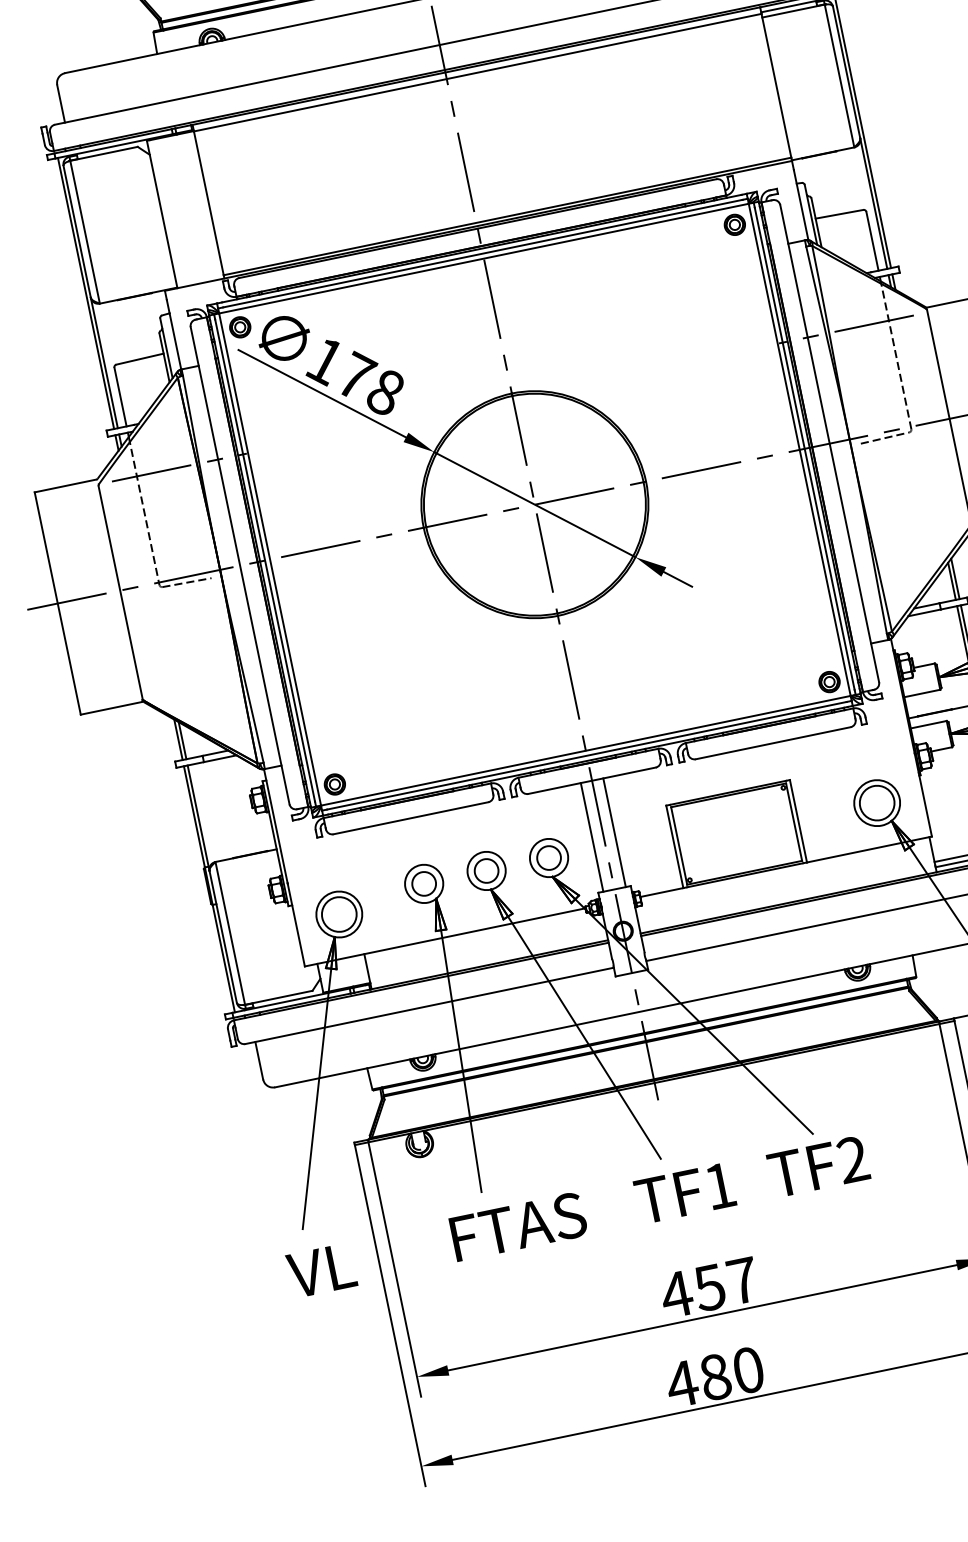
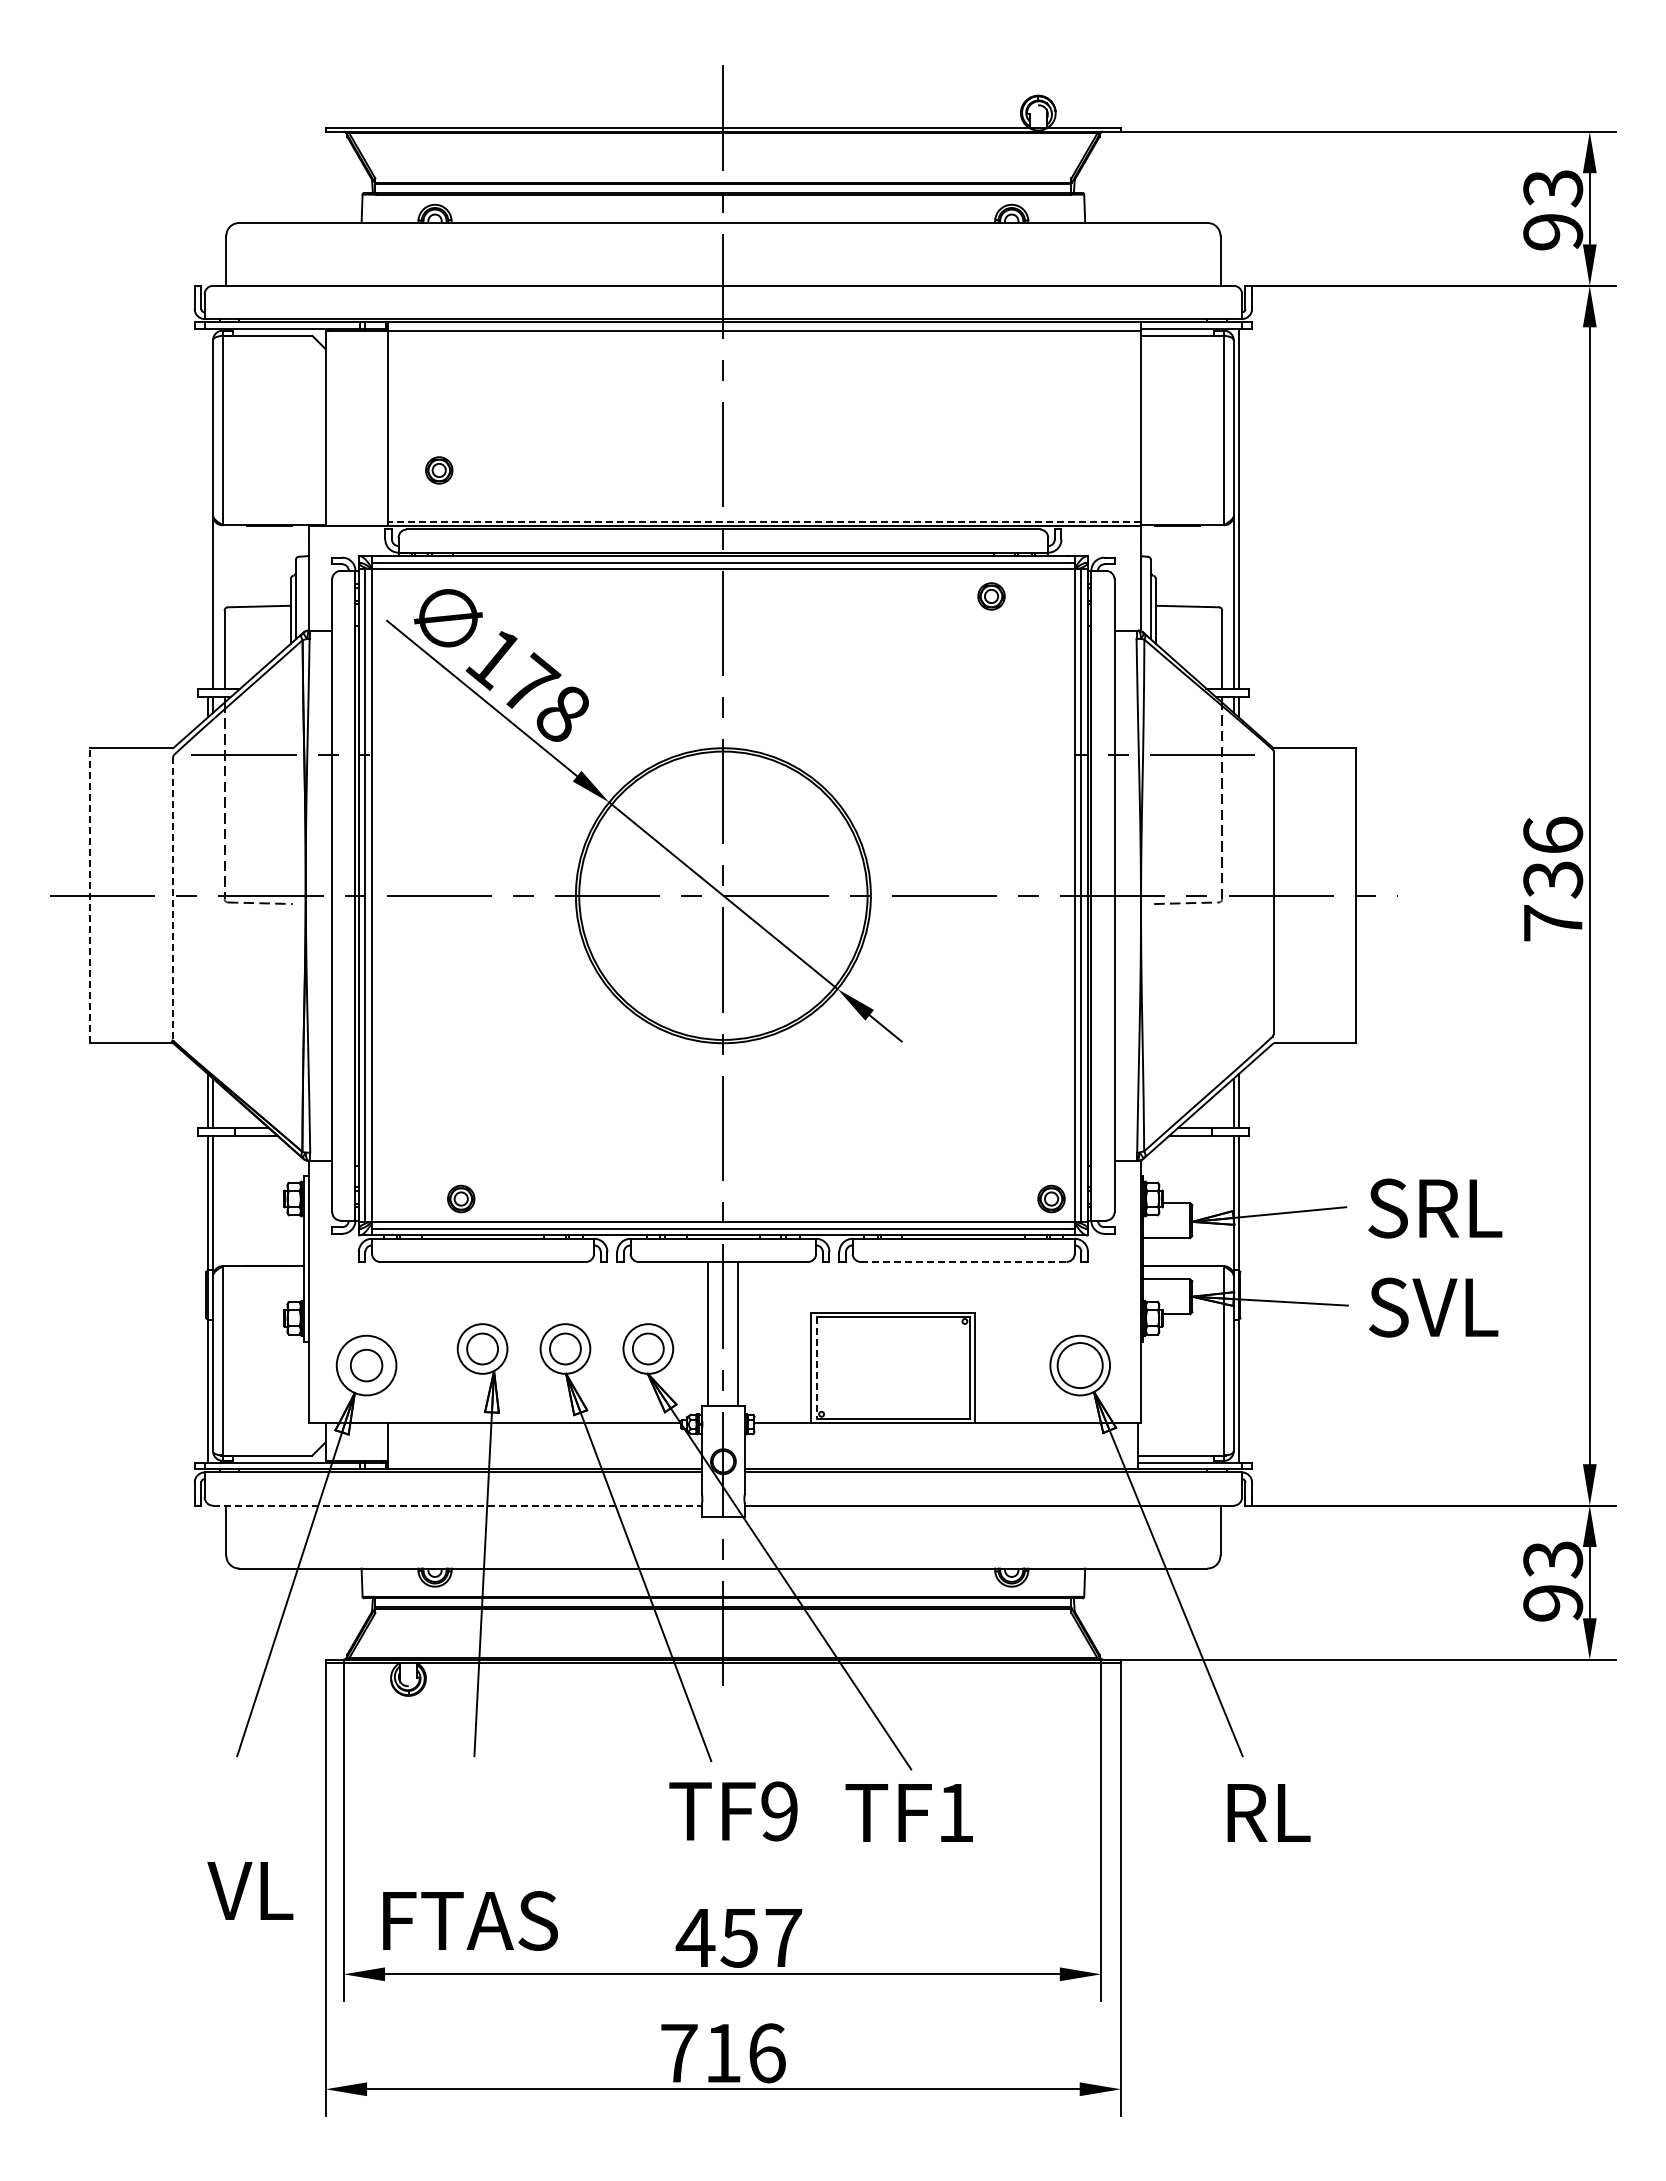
line: (507, 216) -> (764, 521), solid -> dashed
part: (734, 224) -> (991, 596), moved
line: (85, 293) -> (207, 508), removed
part: (240, 327) -> (439, 470), moved
line: (121, 593) -> (173, 899), solid -> dashed
line: (57, 603) -> (90, 895), solid -> dashed
line: (773, 743) -> (963, 1262), solid -> dashed
part: (335, 784) -> (461, 1198), moved
line: (679, 846) -> (817, 1368), solid -> dashed
circle: (339, 914) -> (366, 1365), size x0.7
line: (429, 1005) -> (457, 1505), solid -> dashed
text: (852, 1159) -> (955, 1812), TF2 -> TF1
text: (720, 1186) -> (779, 1811), TF1 -> TF9
text: (518, 1226) -> (470, 1920), moved
text: (321, 1270) -> (250, 1890), moved
text: (714, 1377) -> (722, 2053), 480 -> 716

